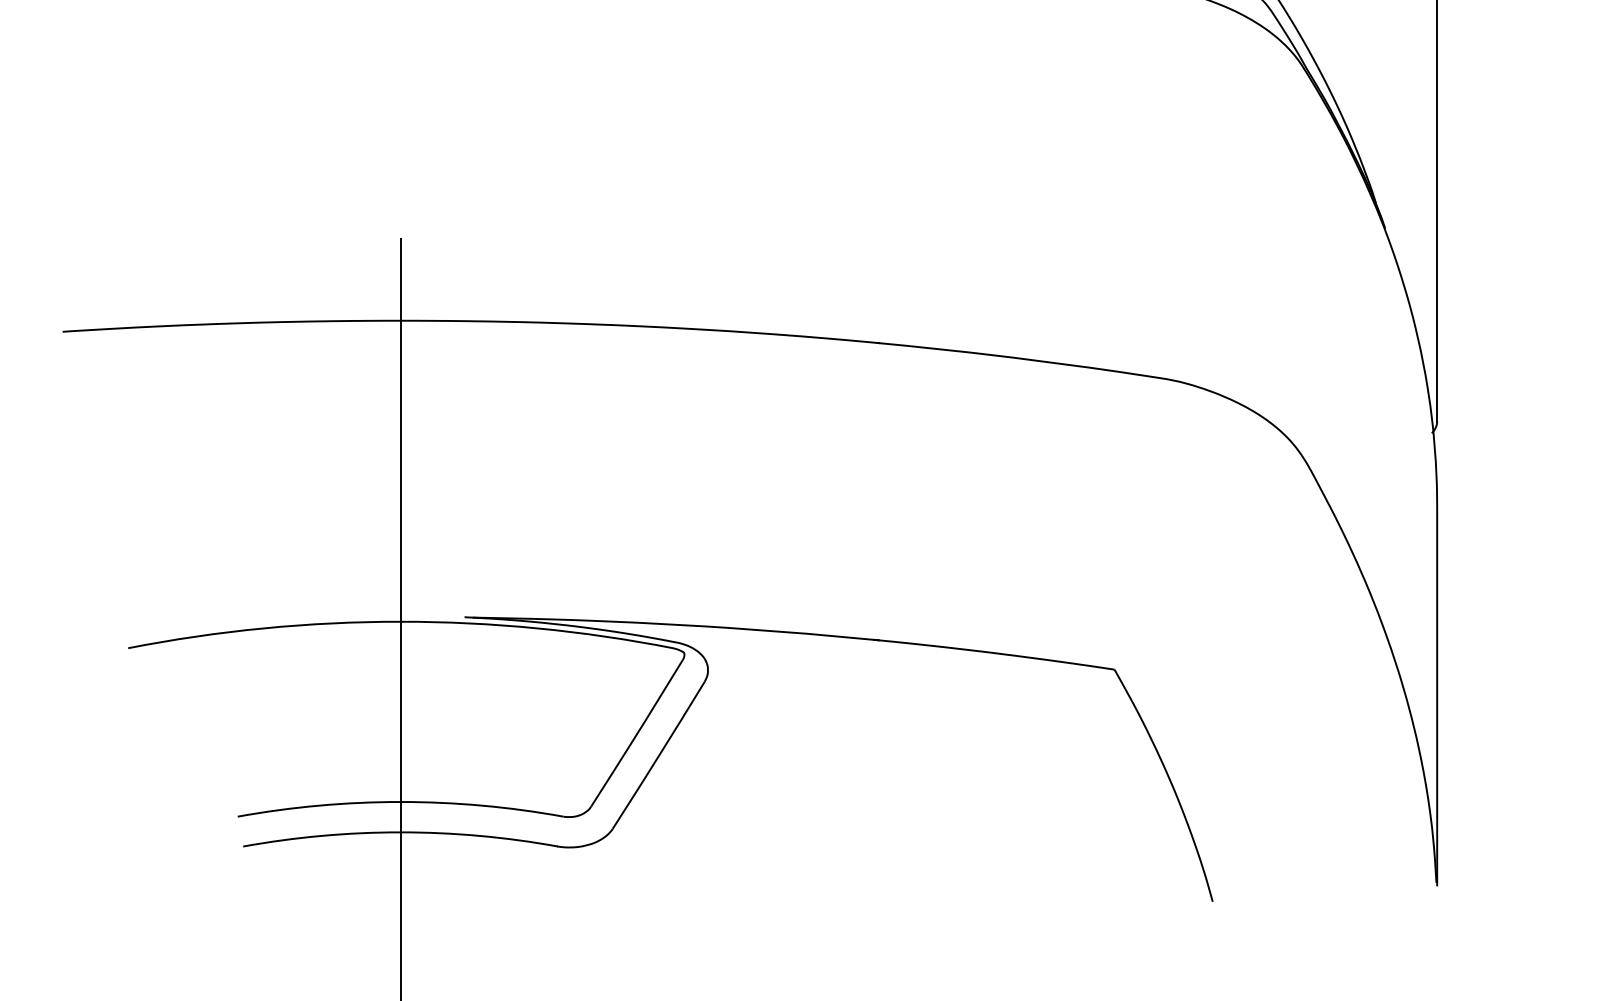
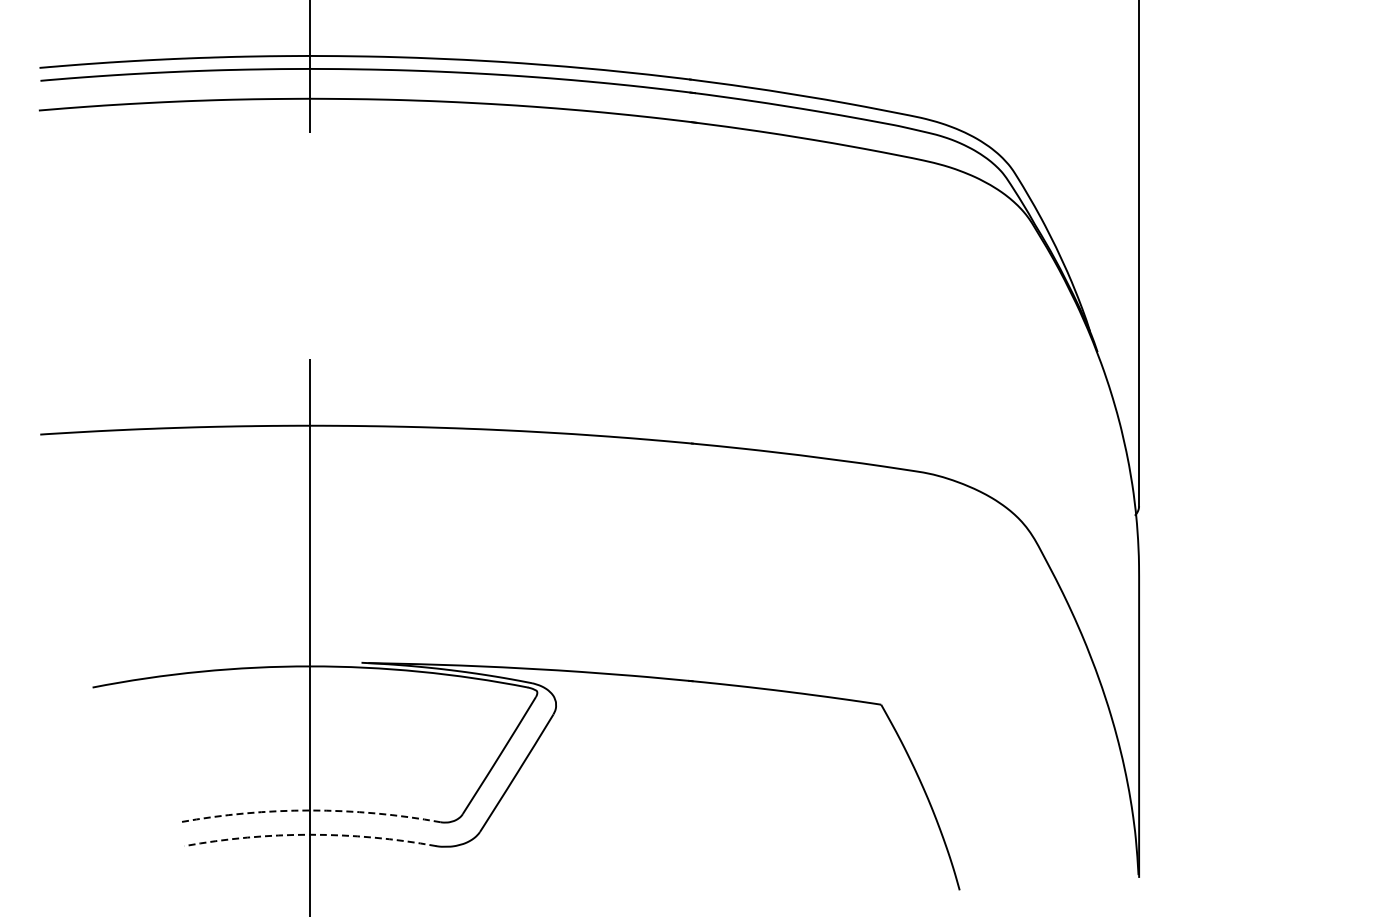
arc: (400, 801) -> (310, 810), solid -> dashed
arc: (400, 832) -> (310, 834), solid -> dashed

